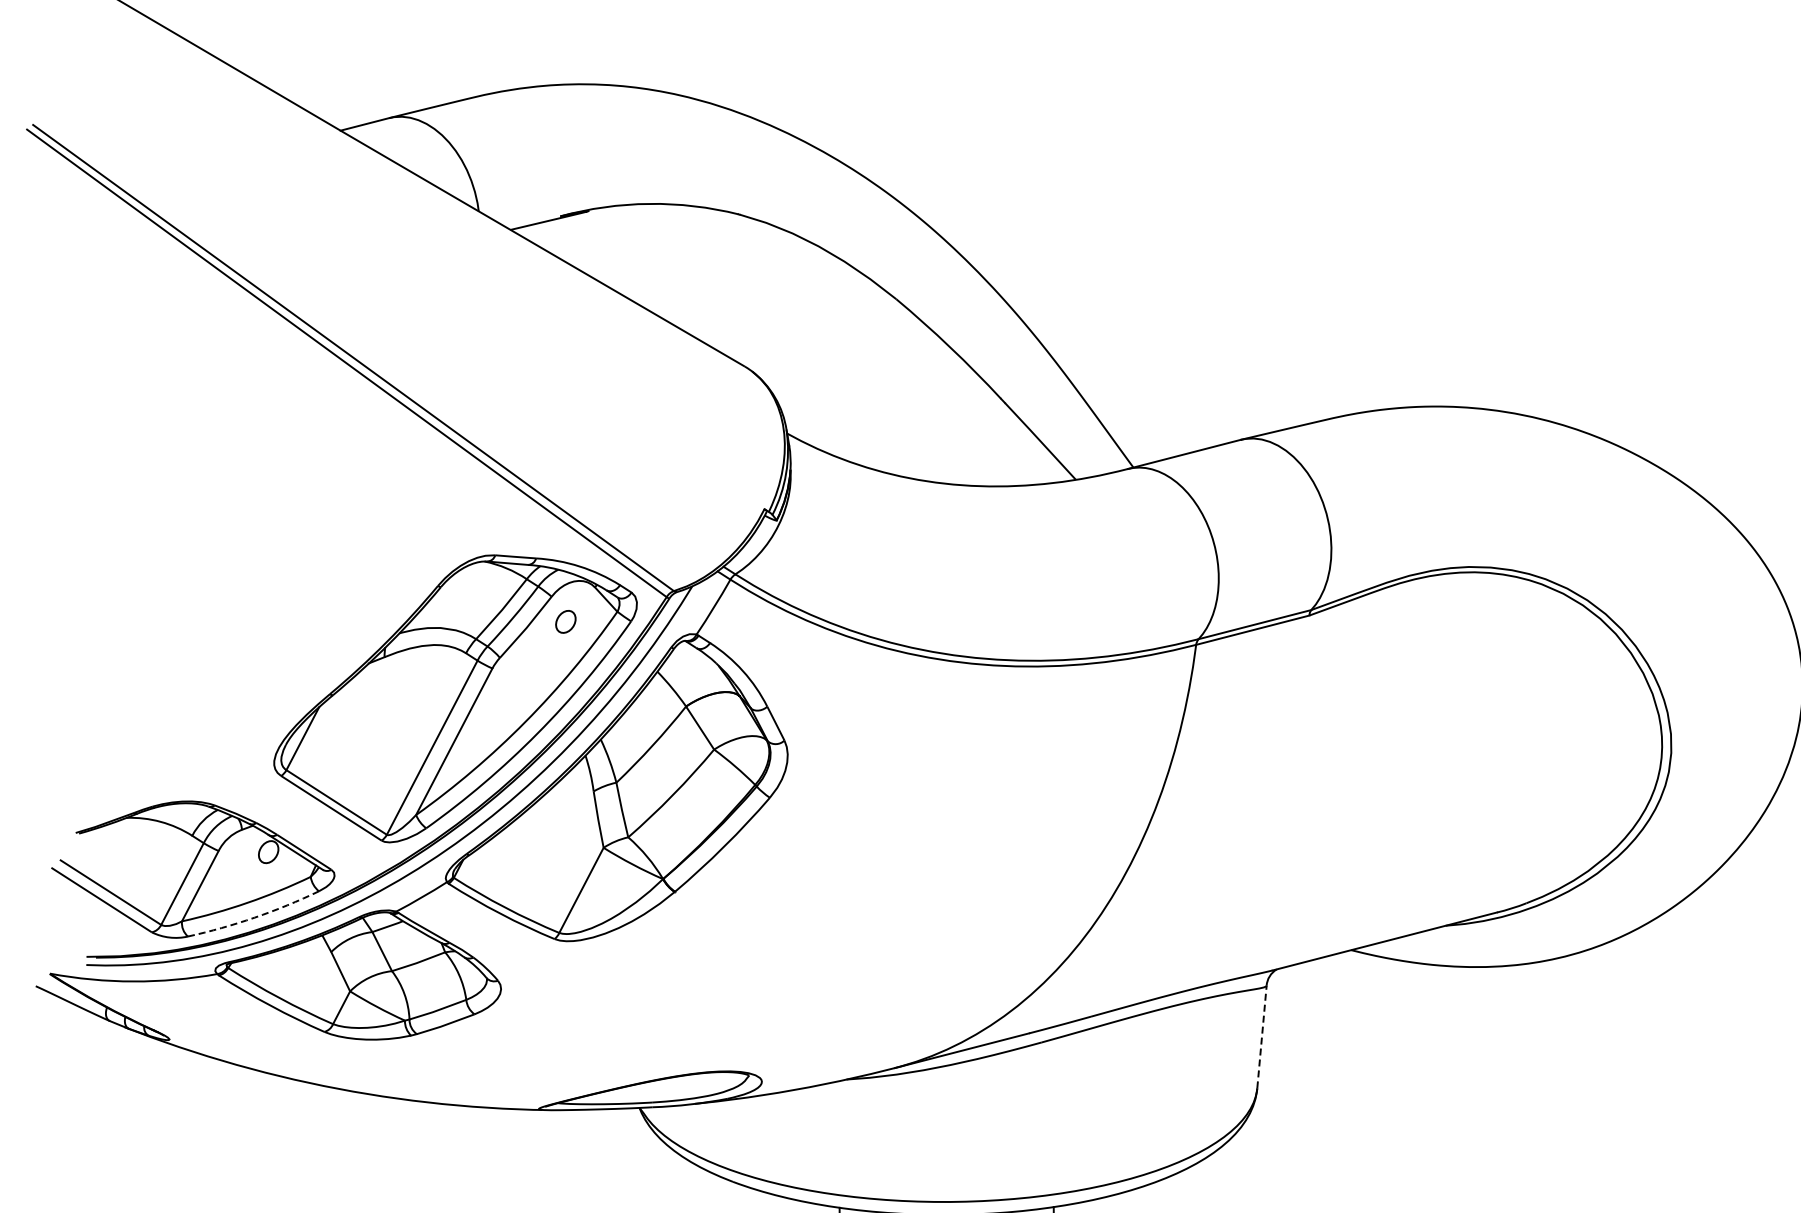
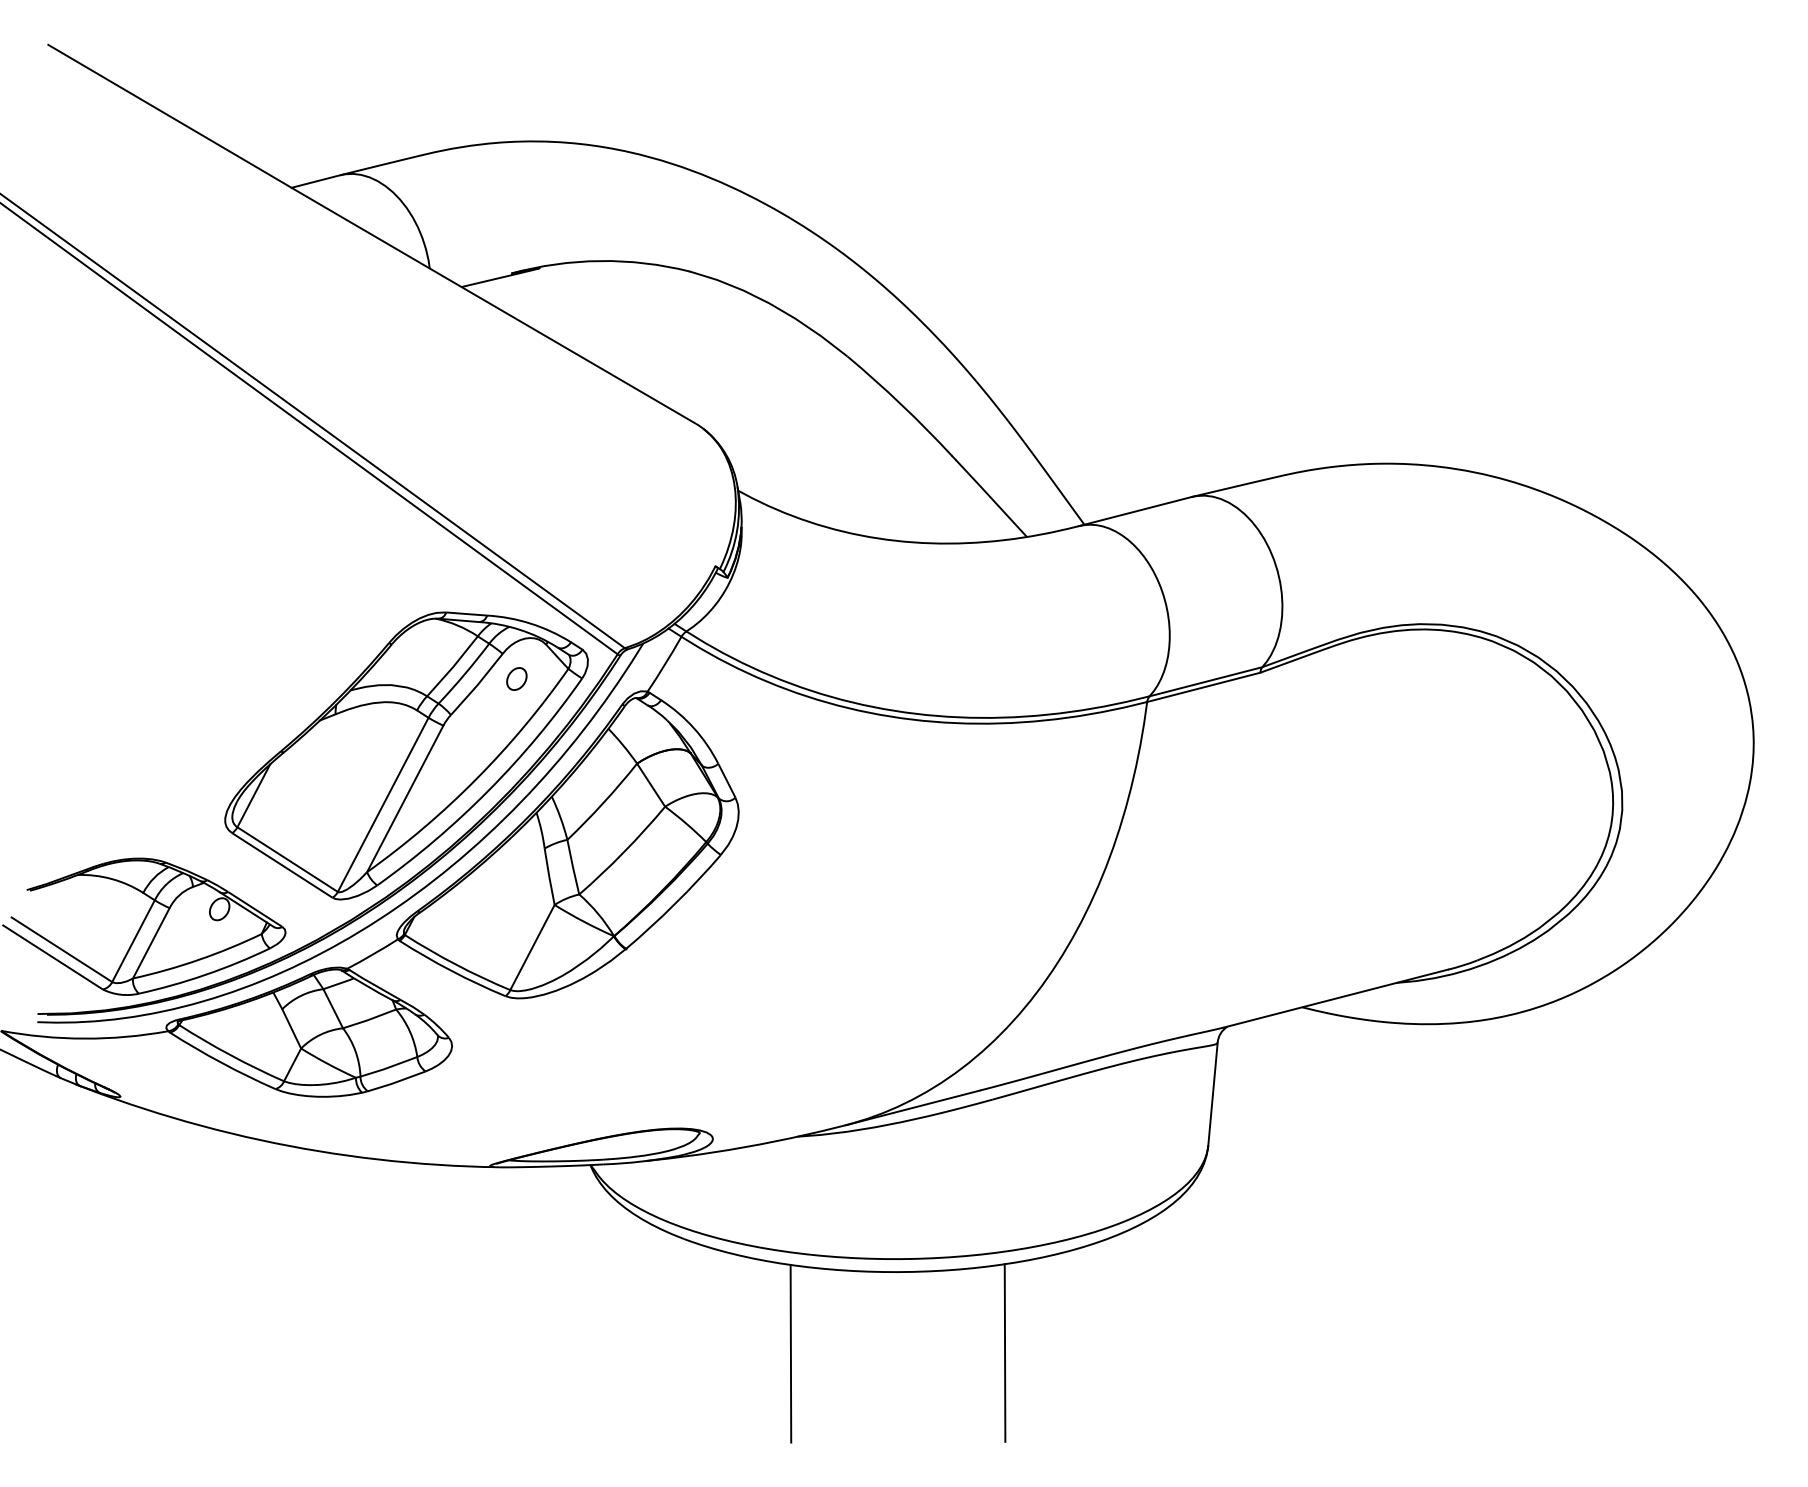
arc: (254, 917) -> (205, 974), dashed -> solid
line: (1262, 1036) -> (1213, 1093), dashed -> solid

